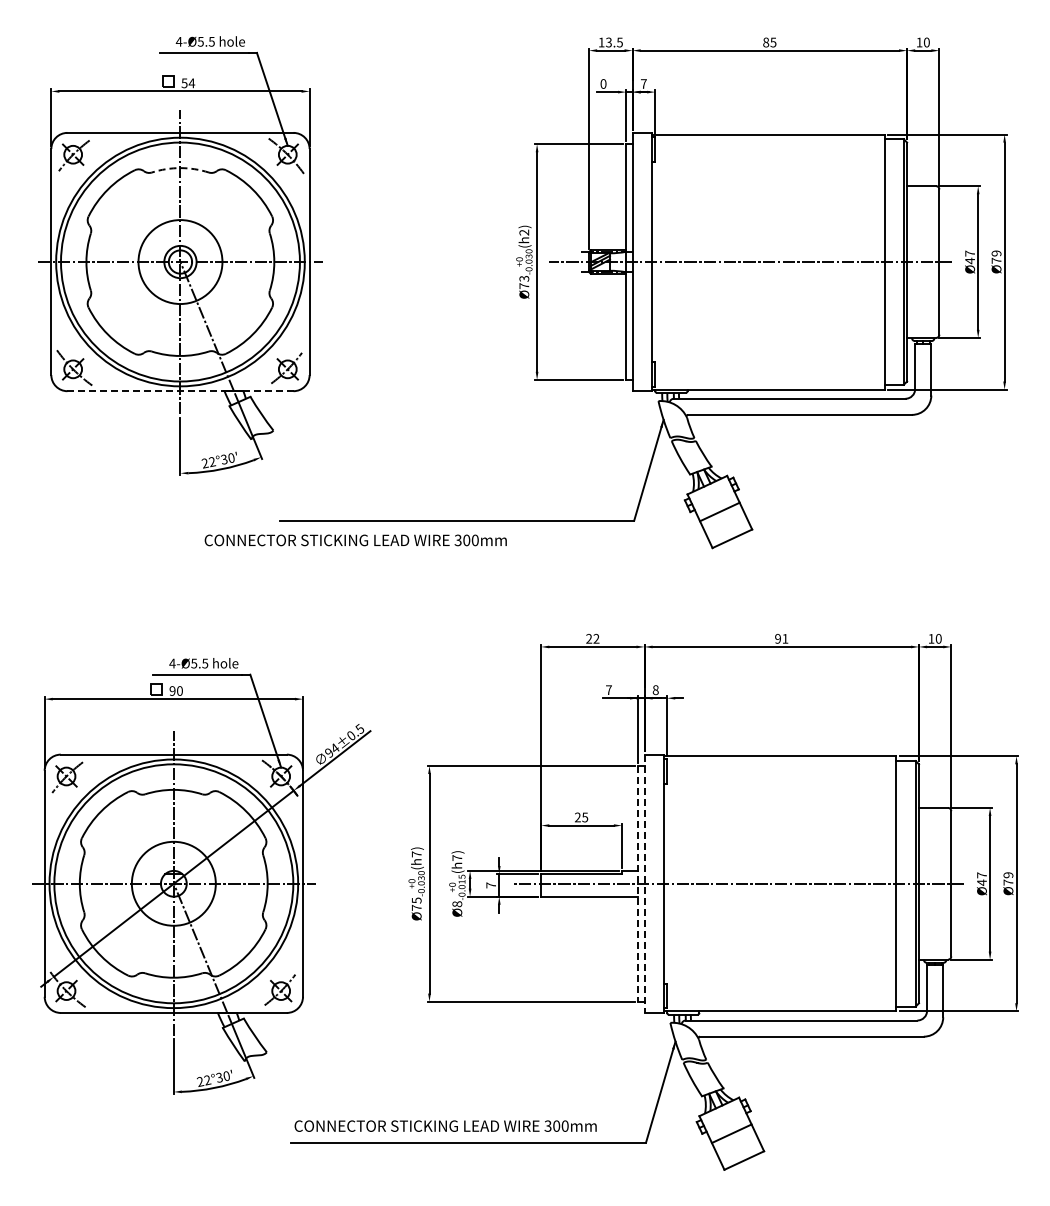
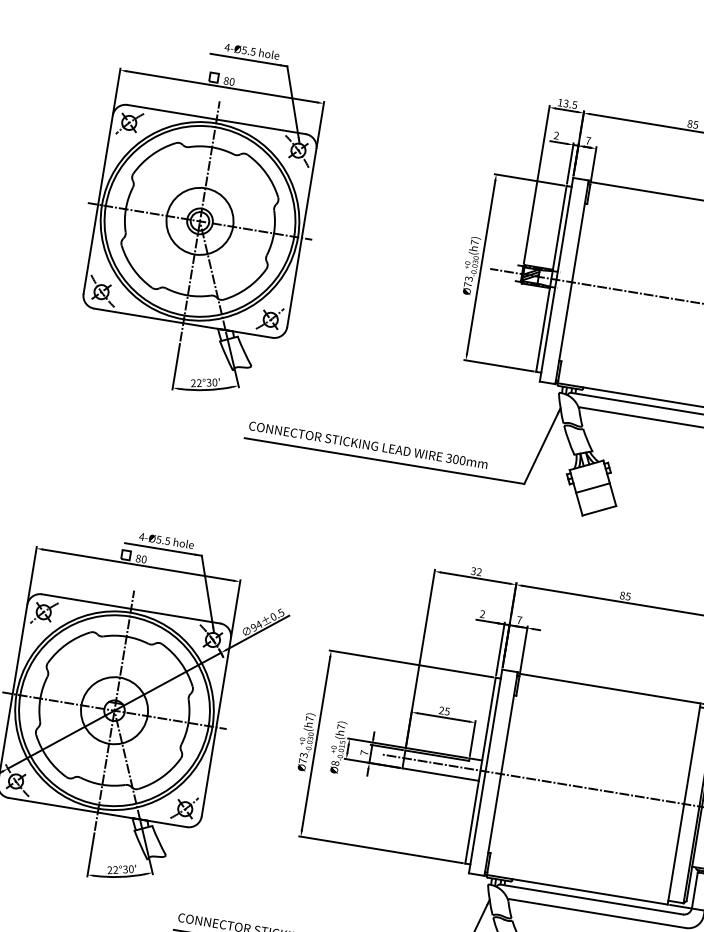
text: (188, 83) -> (229, 81), 54 -> 80
text: (603, 83) -> (556, 135), 0 -> 2
arc: (180, 168) -> (212, 147), dashed -> solid
text: (524, 232) -> (475, 242), (h2) -> (h7)
line: (180, 391) -> (183, 323), dashed -> solid
text: (355, 540) -> (368, 445), moved
text: (781, 638) -> (625, 595), 91 -> 85
text: (589, 639) -> (473, 571), 22 -> 32
text: (608, 689) -> (482, 613), 7 -> 2
text: (172, 690) -> (138, 558), 90 -> 80
text: (655, 690) -> (519, 620), 8 -> 7
line: (638, 883) -> (480, 770), dashed -> solid
line: (644, 884) -> (485, 772), dashed -> solid
text: (415, 900) -> (302, 755), Ø75 -> Ø73

